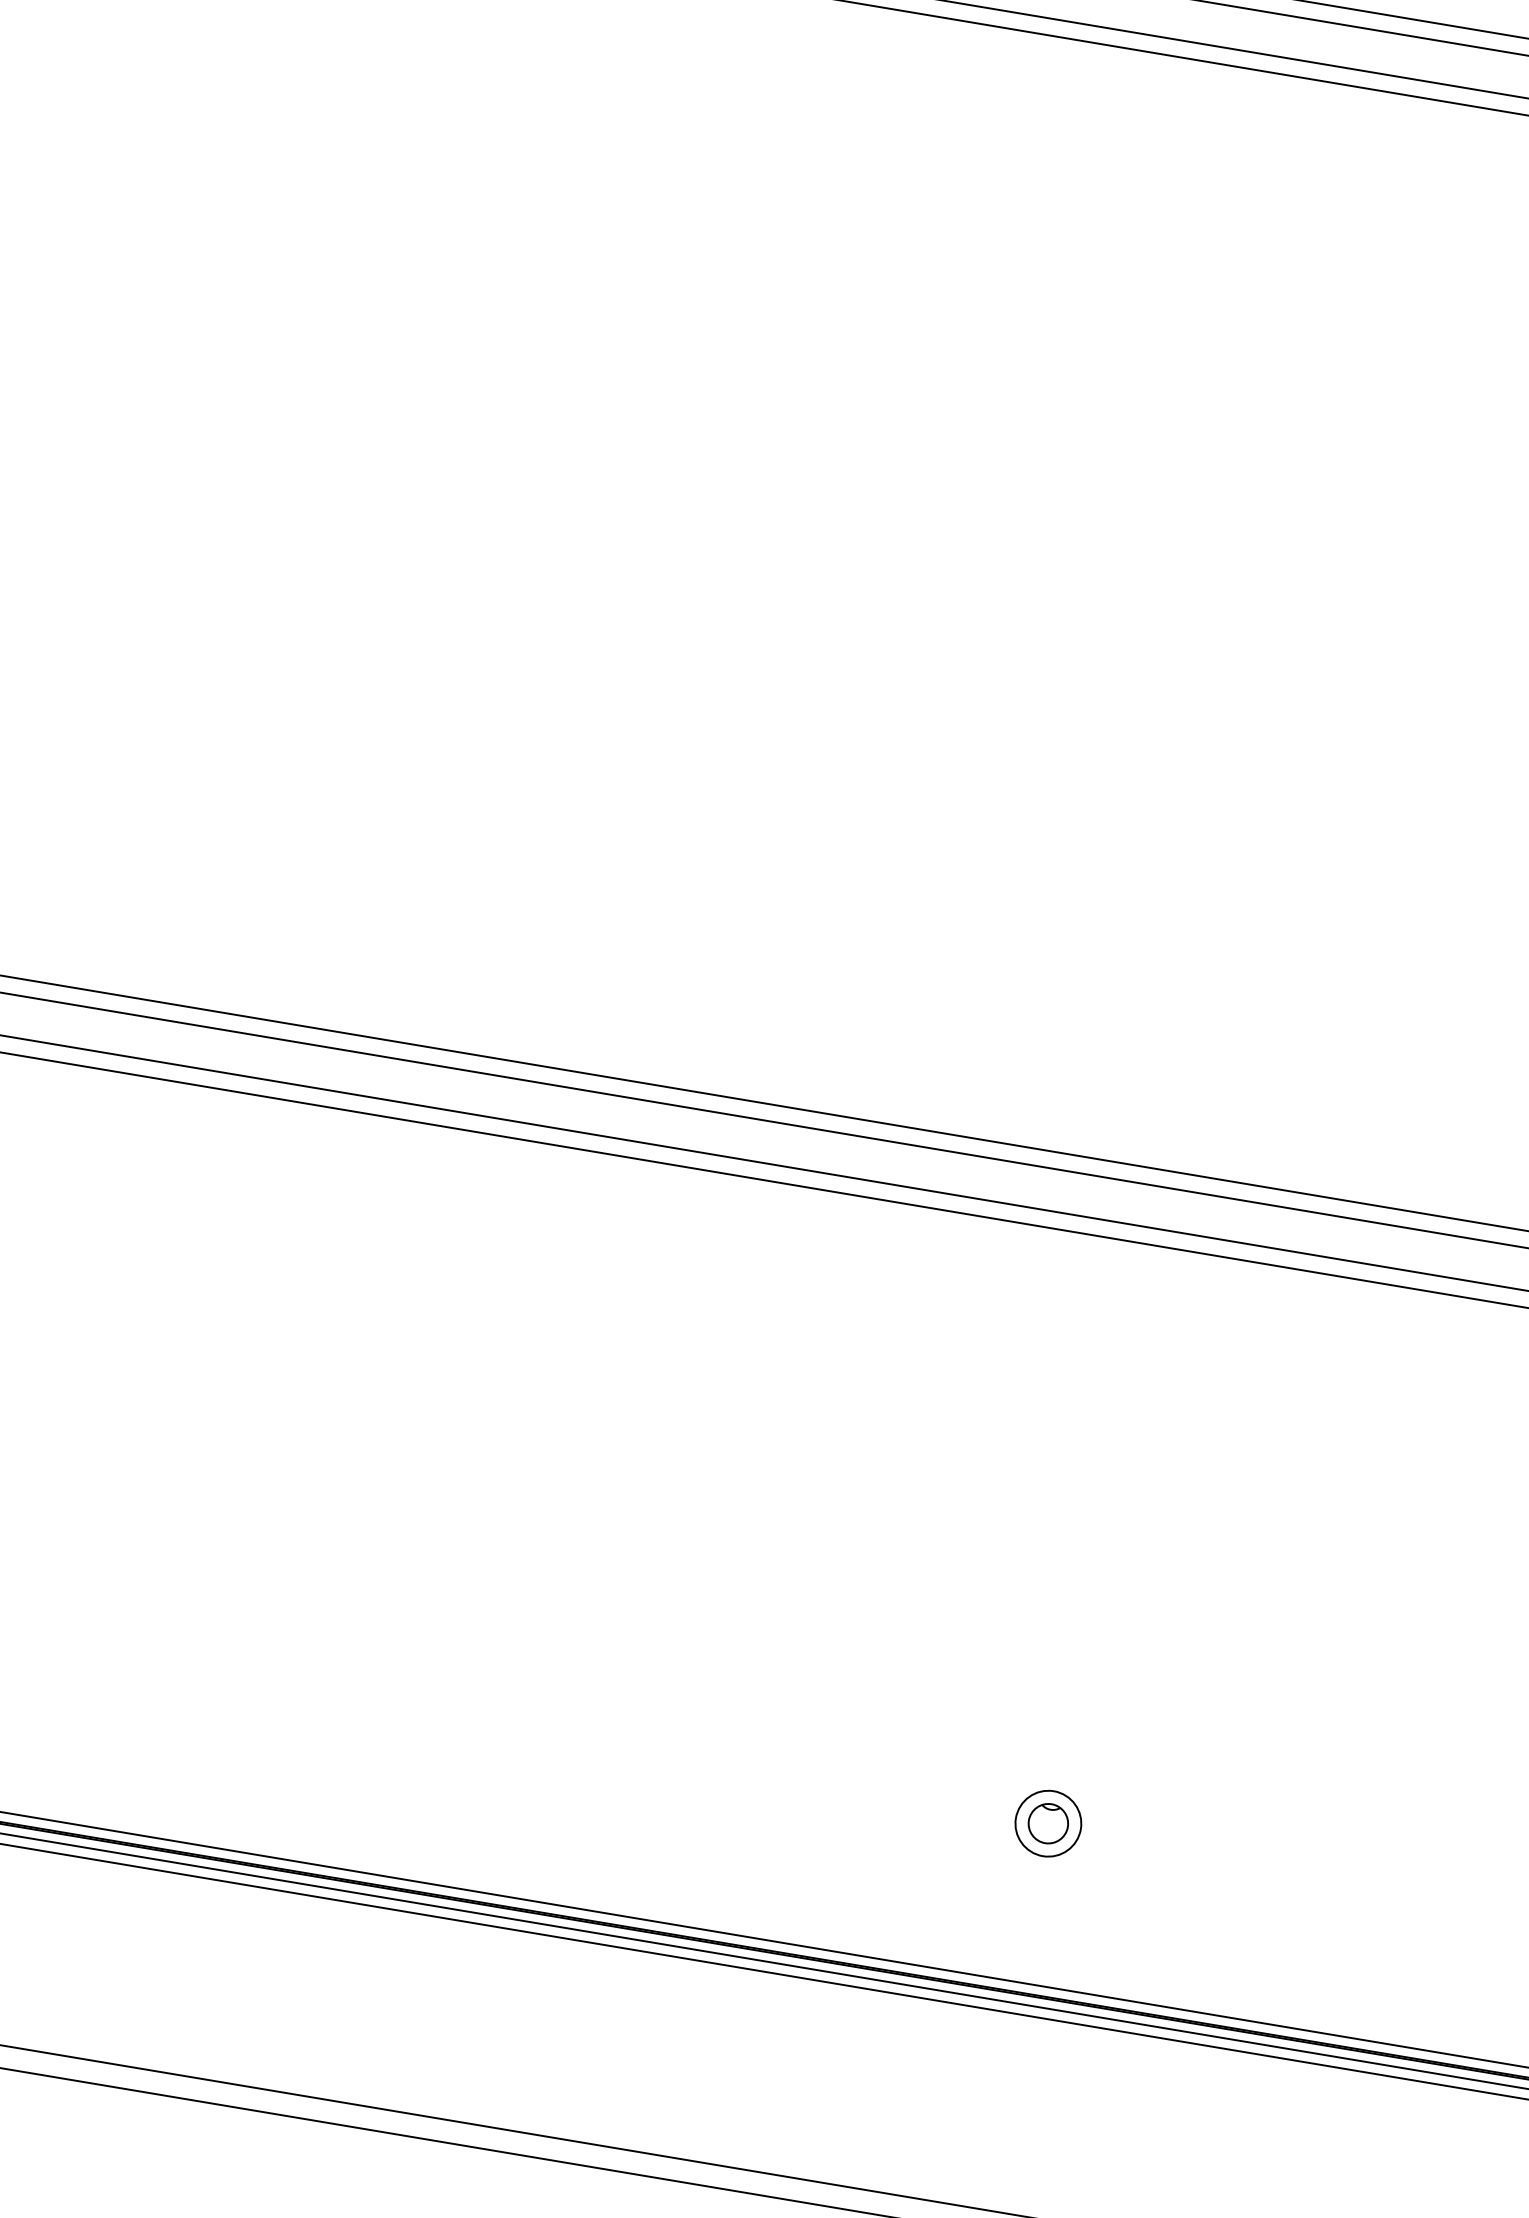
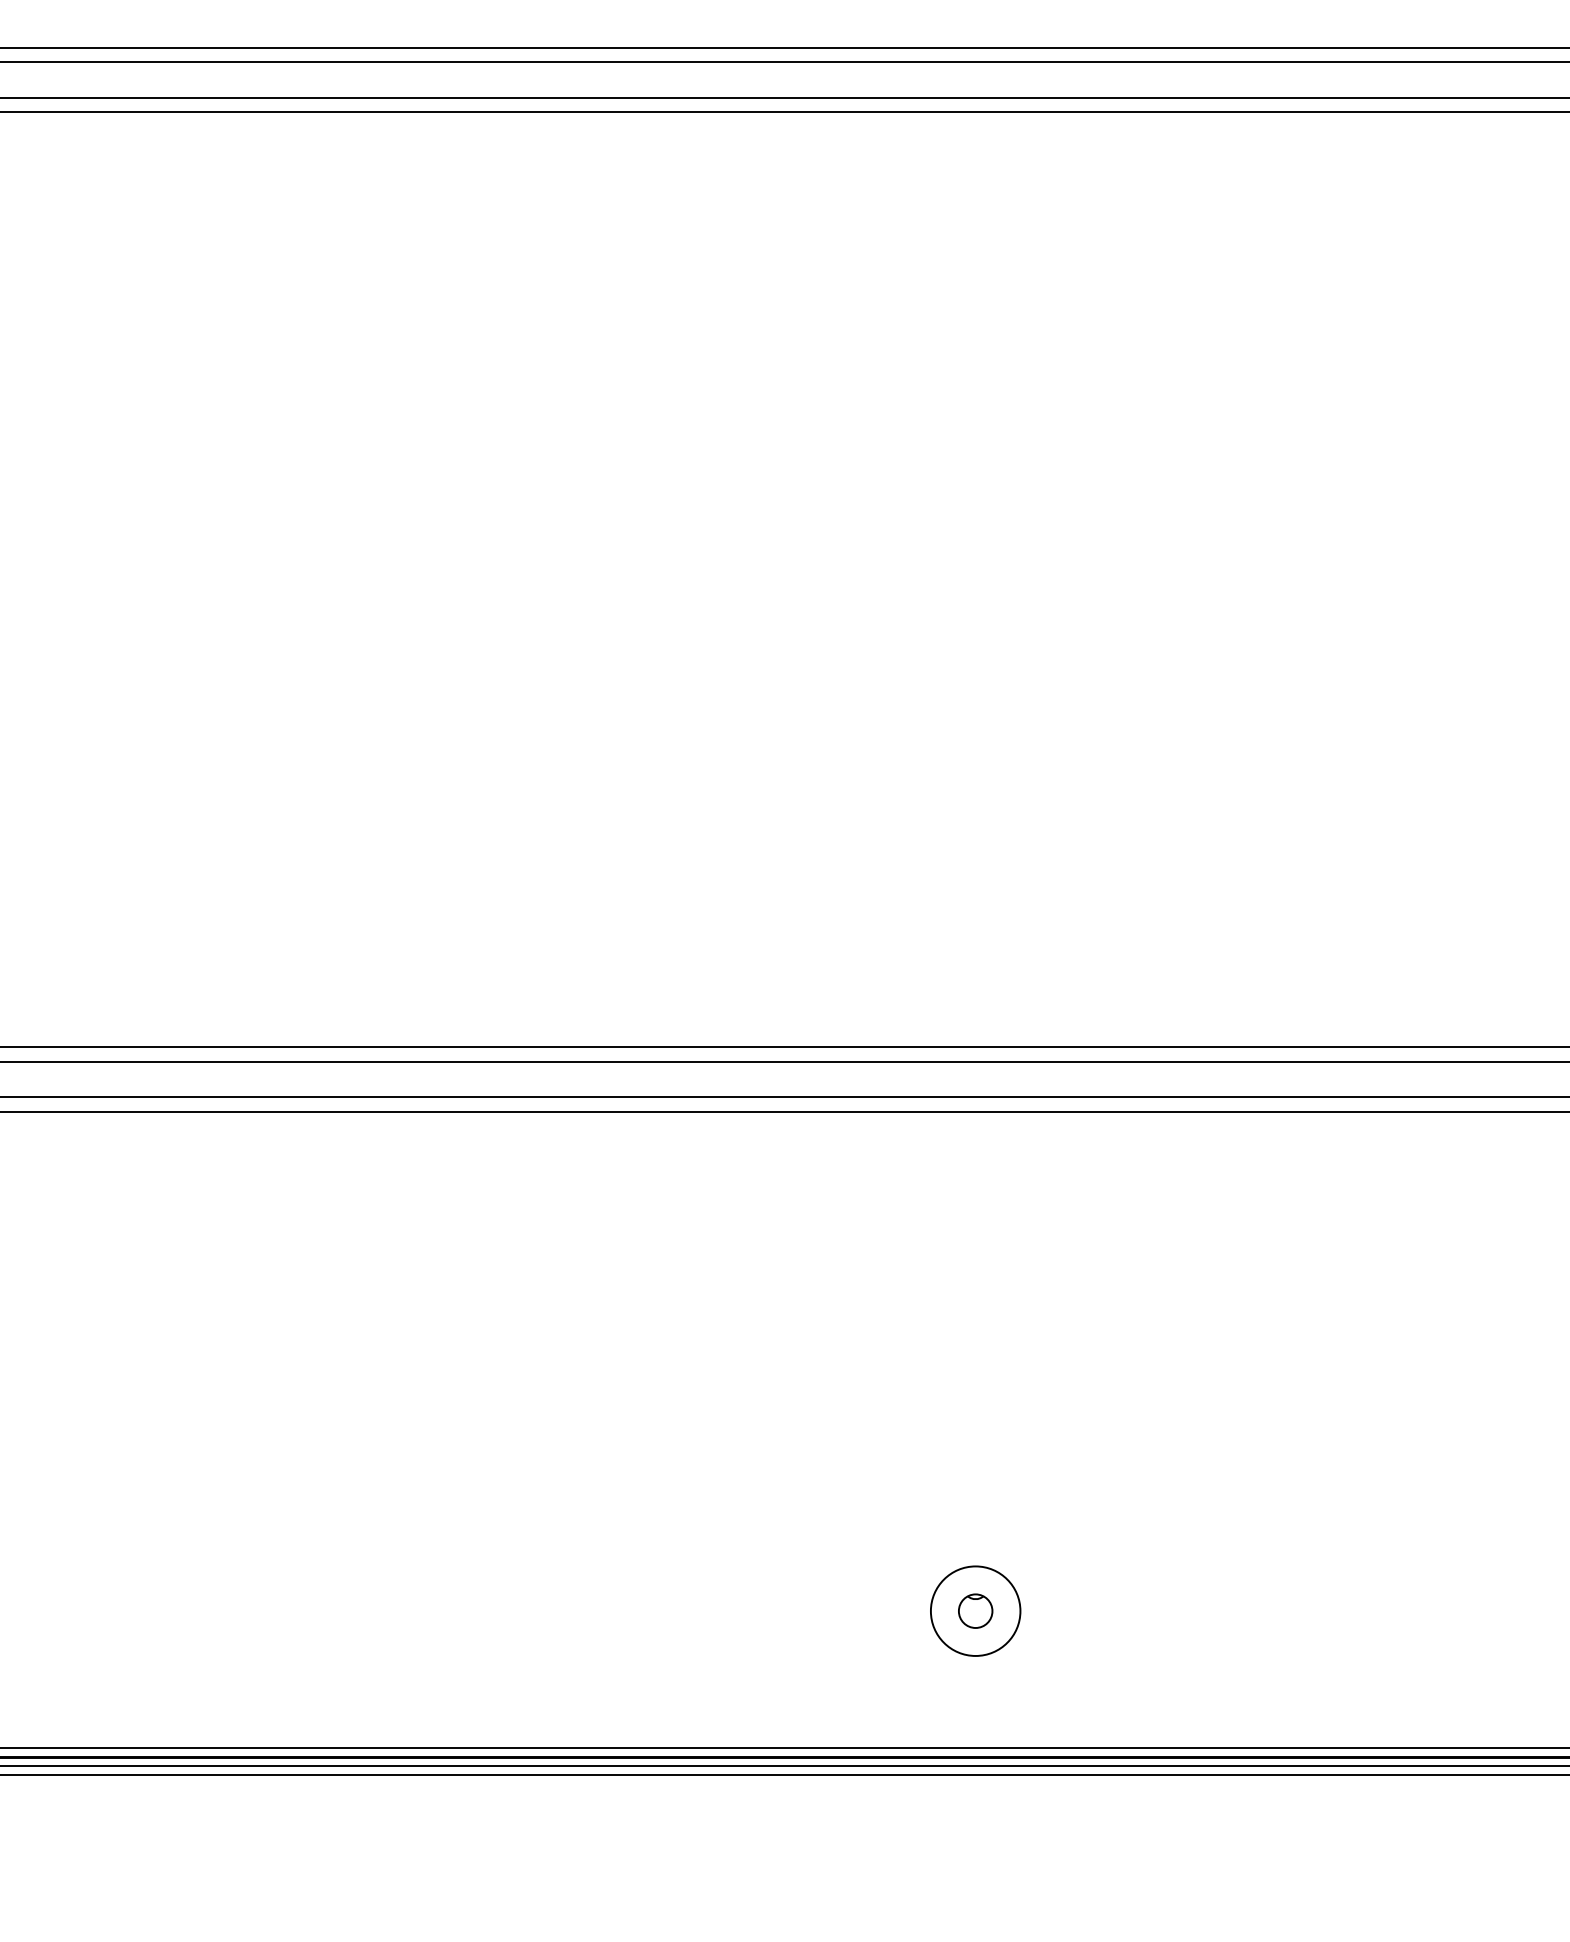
circle: (1048, 1824) -> (975, 1611), size x1.6

